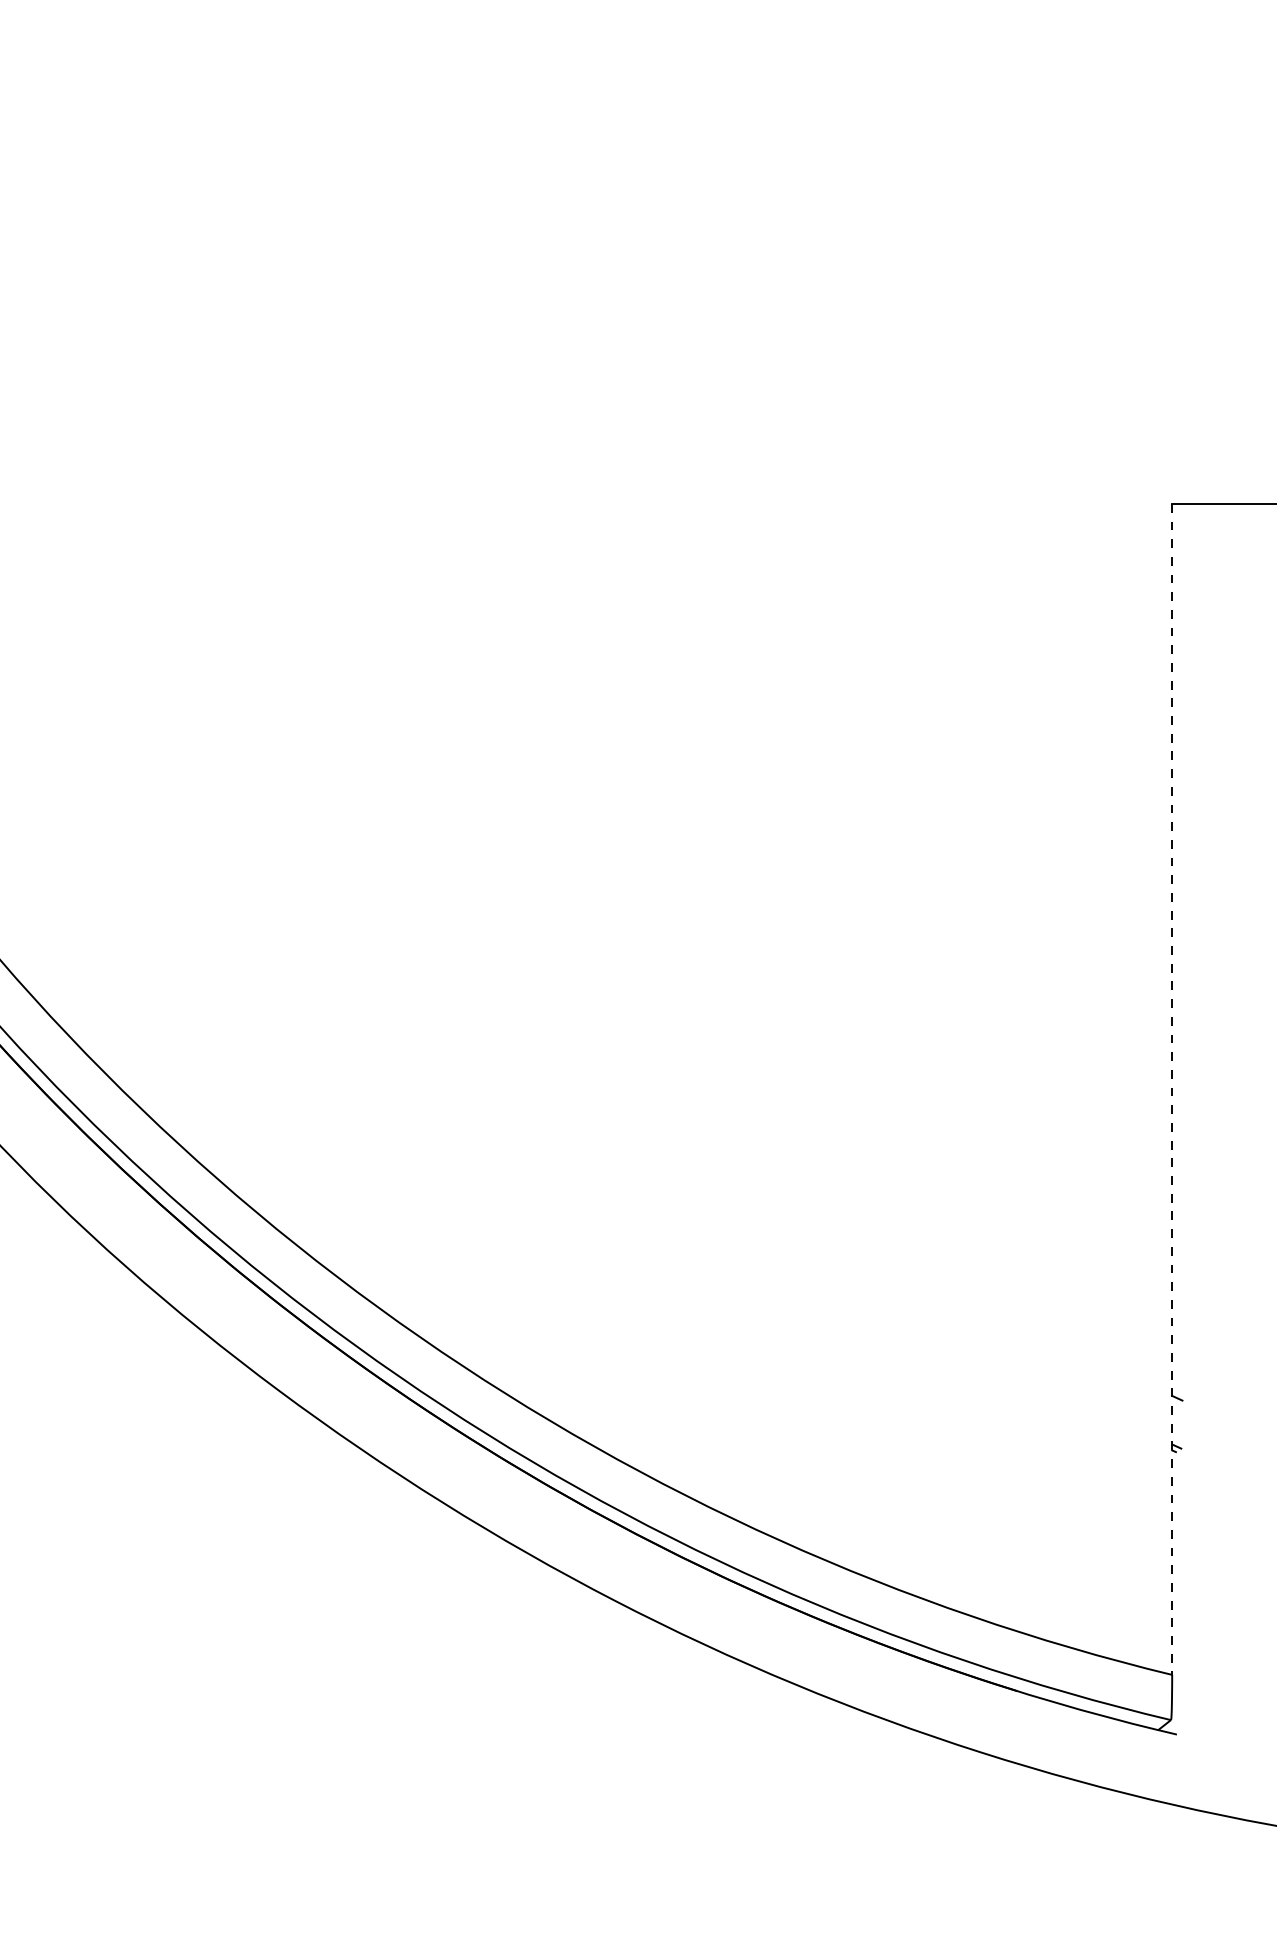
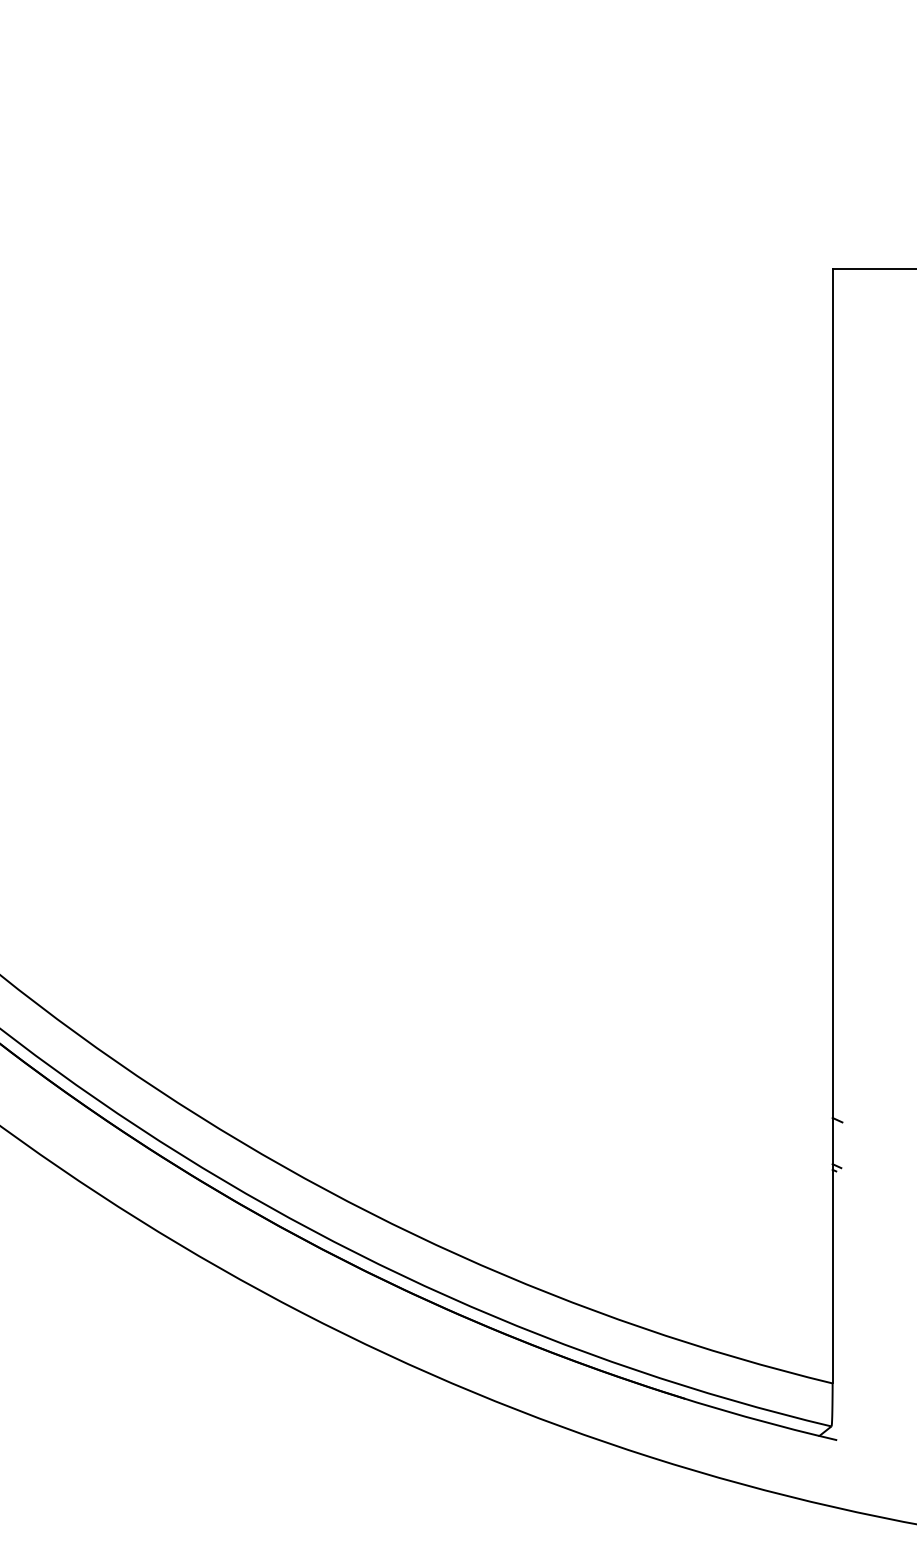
line: (1172, 1089) -> (832, 826), dashed -> solid

